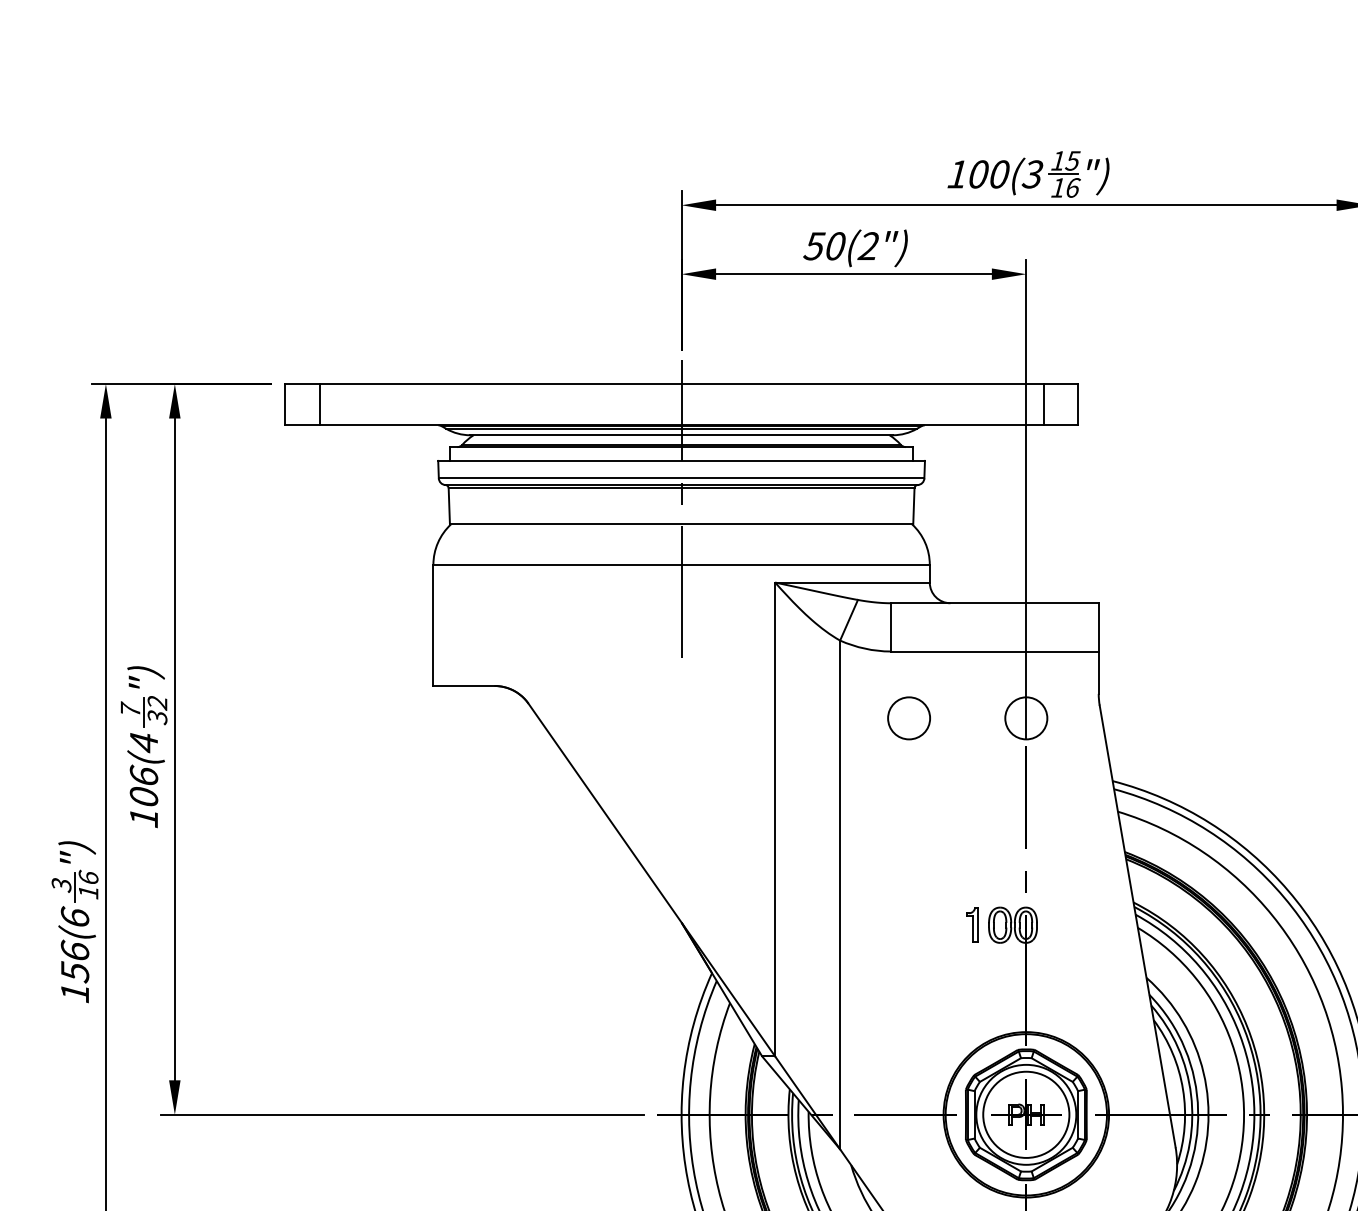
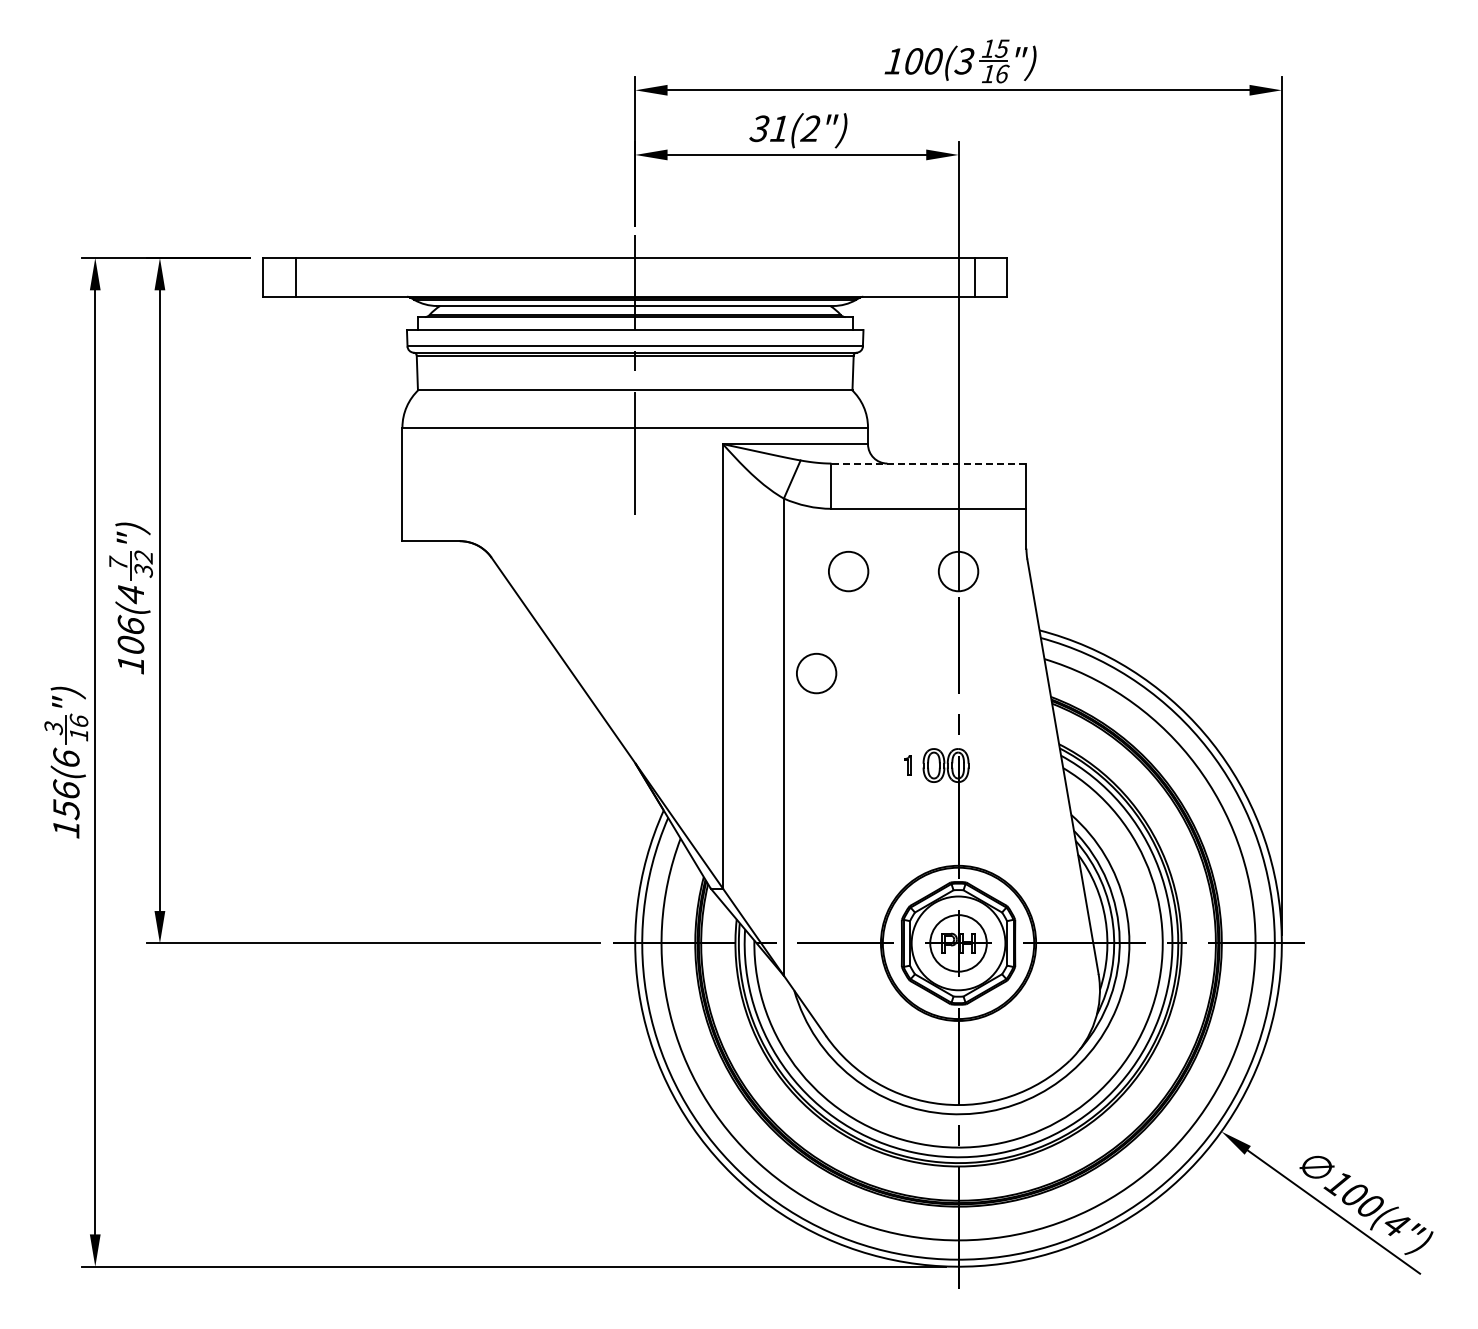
text: (824, 245) -> (769, 128), 50(2") -> 31(2")
line: (994, 603) -> (928, 463), solid -> dashed
circle: (874, 827) -> (816, 673), added
part: (971, 925) -> (907, 765), size x0.6
circle: (1026, 1113) -> (958, 942), size x0.7

